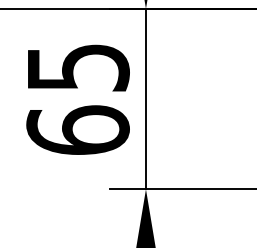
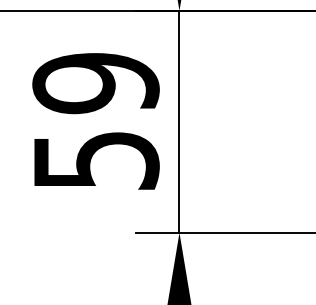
text: (77, 98) -> (95, 121), 65 -> 59

